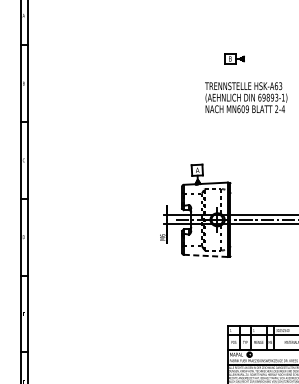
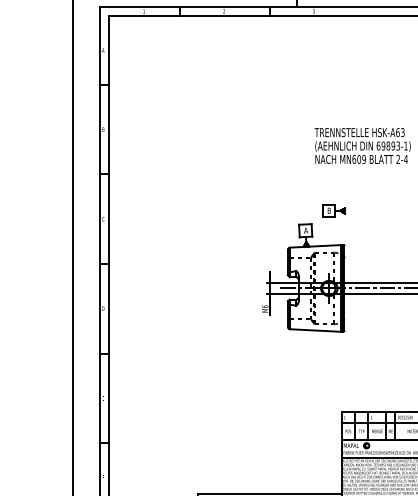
part: (234, 58) -> (334, 210), moved
line: (205, 255) -> (315, 330), dashed -> solid

